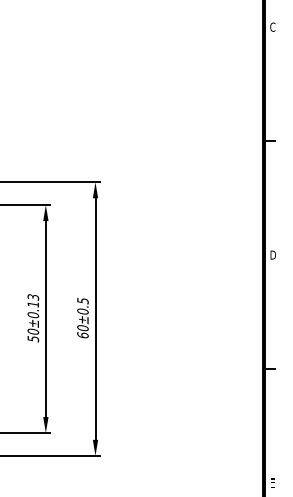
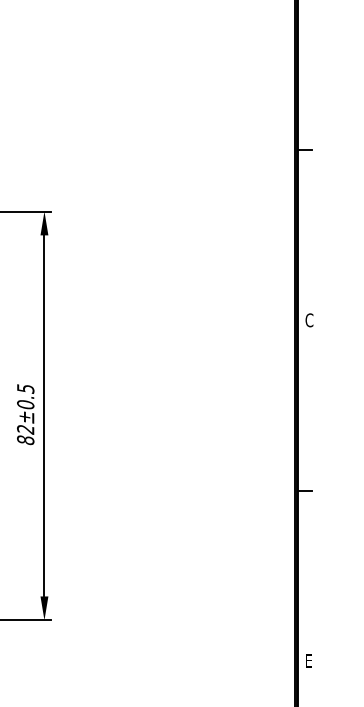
text: (272, 254) -> (308, 319), D -> C
text: (82, 331) -> (25, 434), 60±0.5 -> 82±0.5

